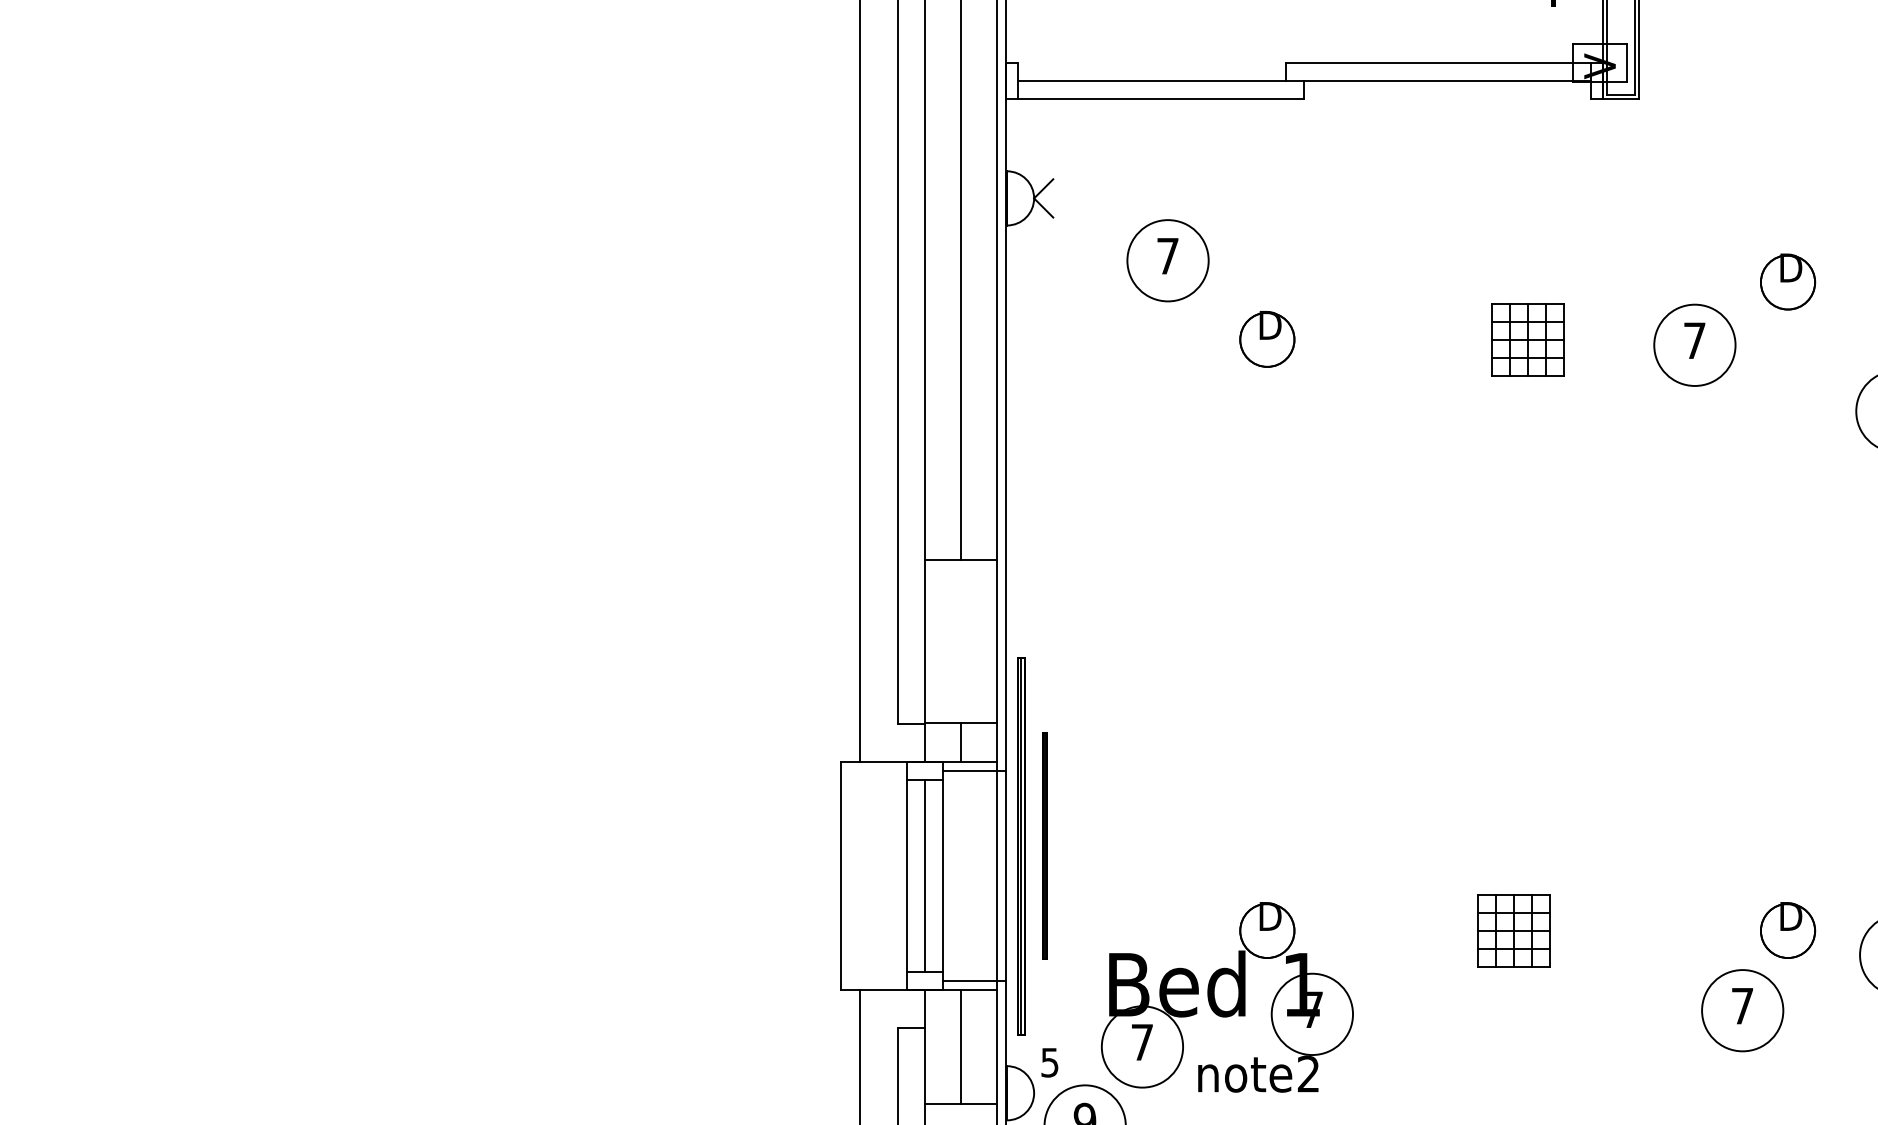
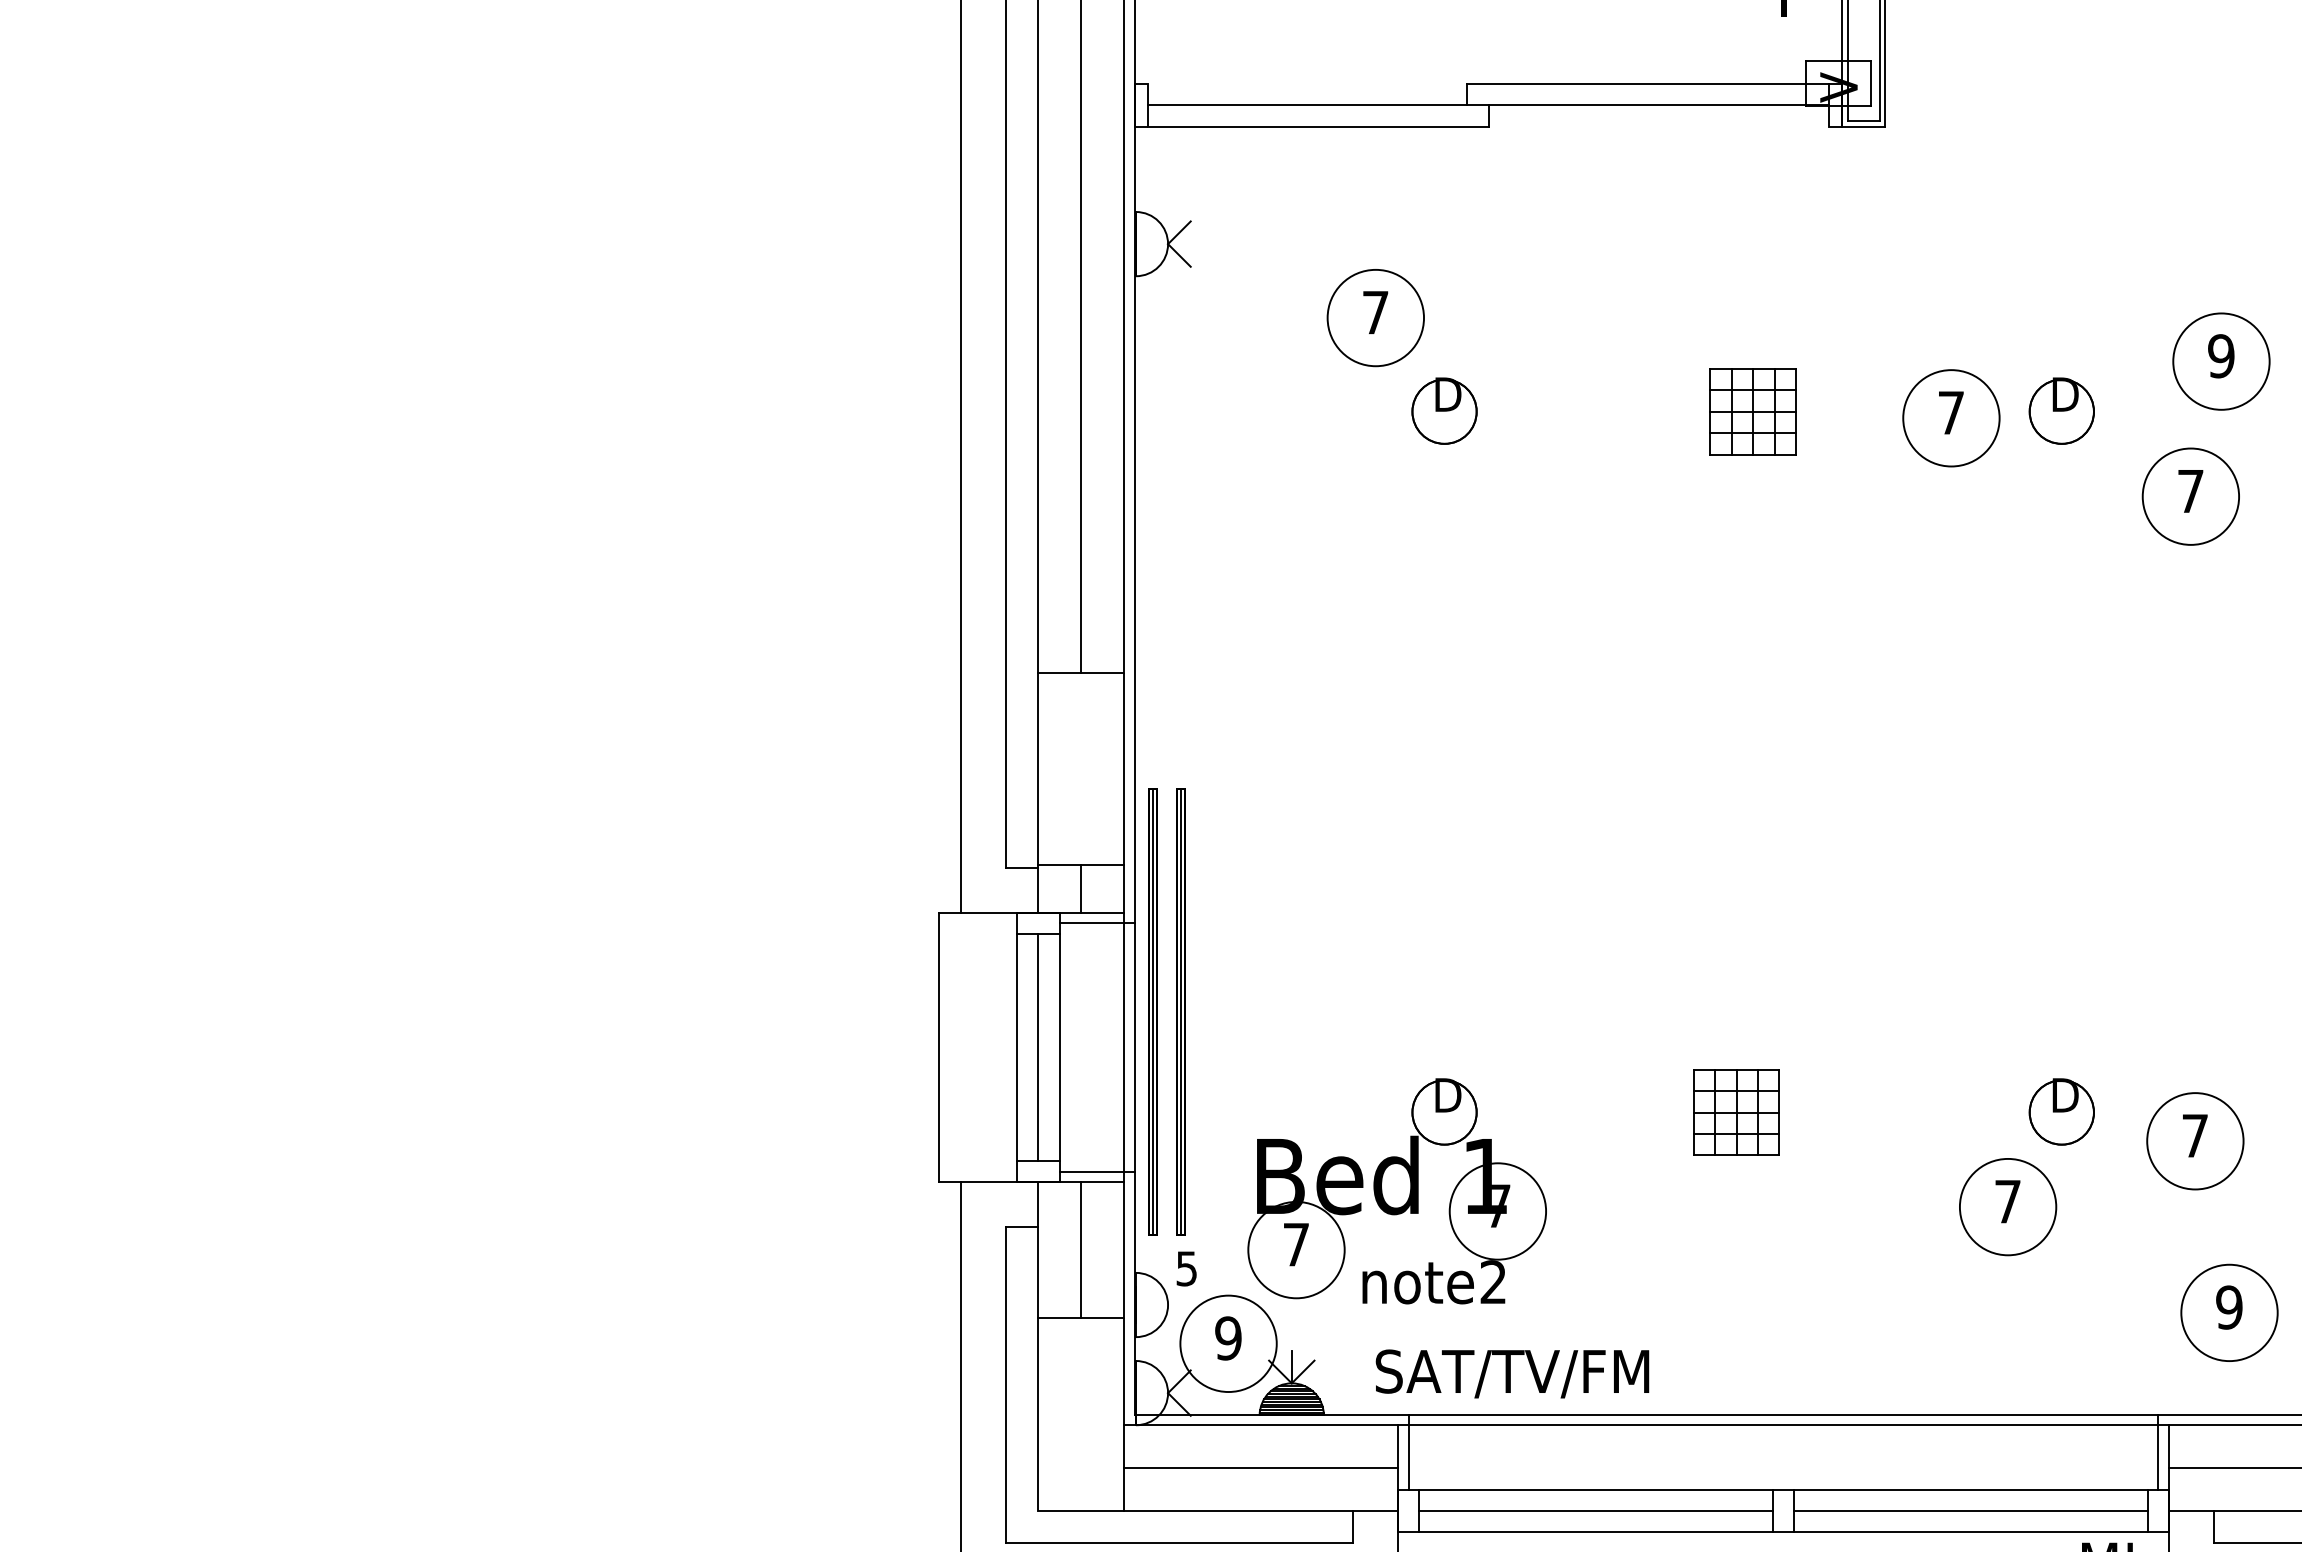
part: (1167, 261) -> (1375, 318), moved
part: (1787, 281) -> (2061, 410), moved
part: (1044, 845) -> (1180, 1011), size x1.67

